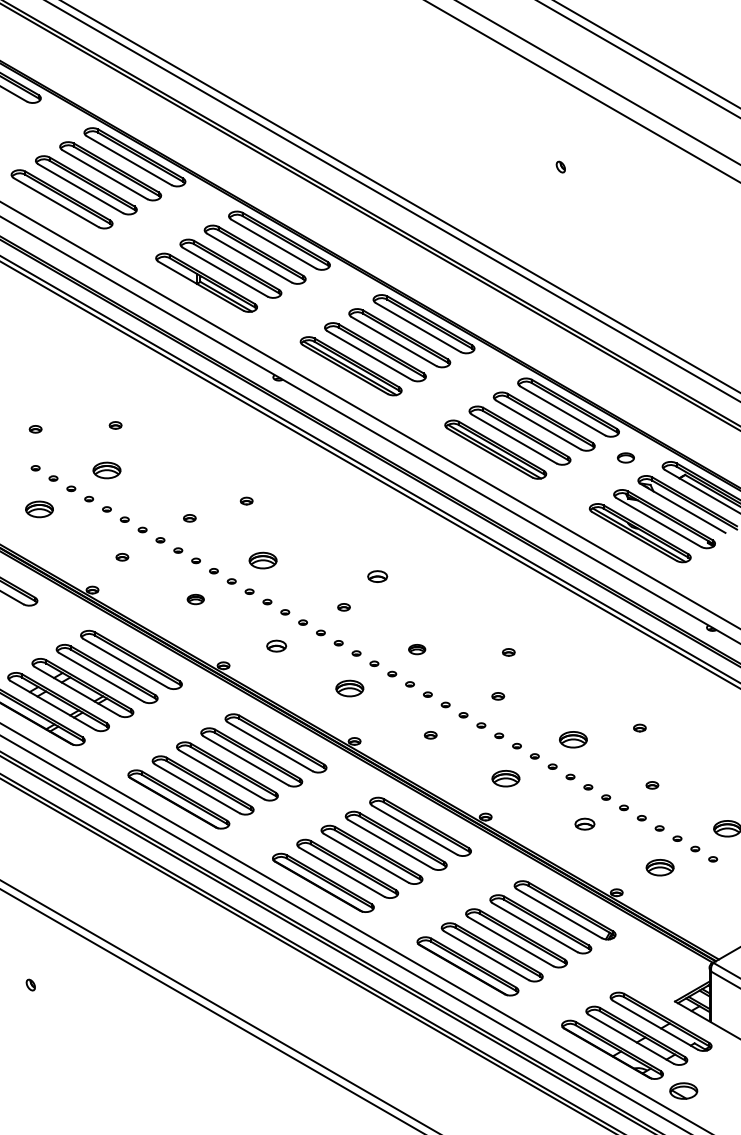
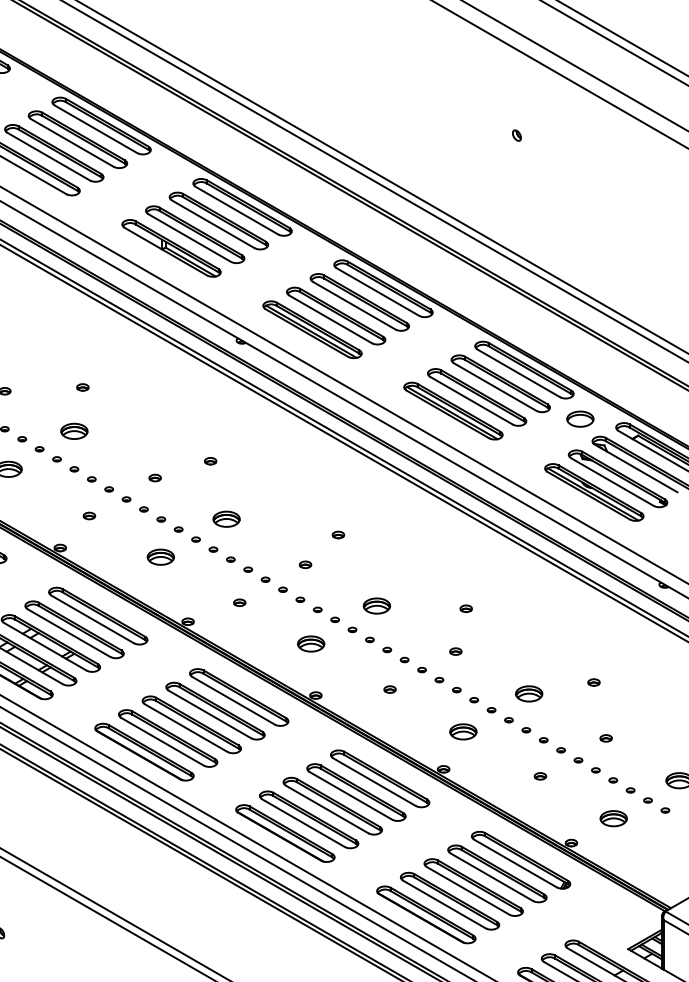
part: (625, 457) -> (579, 418), size x1.67
part: (377, 576) -> (338, 534), size x0.62
part: (195, 599) -> (160, 557), size x1.67
part: (276, 646) -> (239, 603), size x0.62
part: (416, 649) -> (376, 605), size x1.67
part: (584, 824) -> (539, 776), size x0.62

